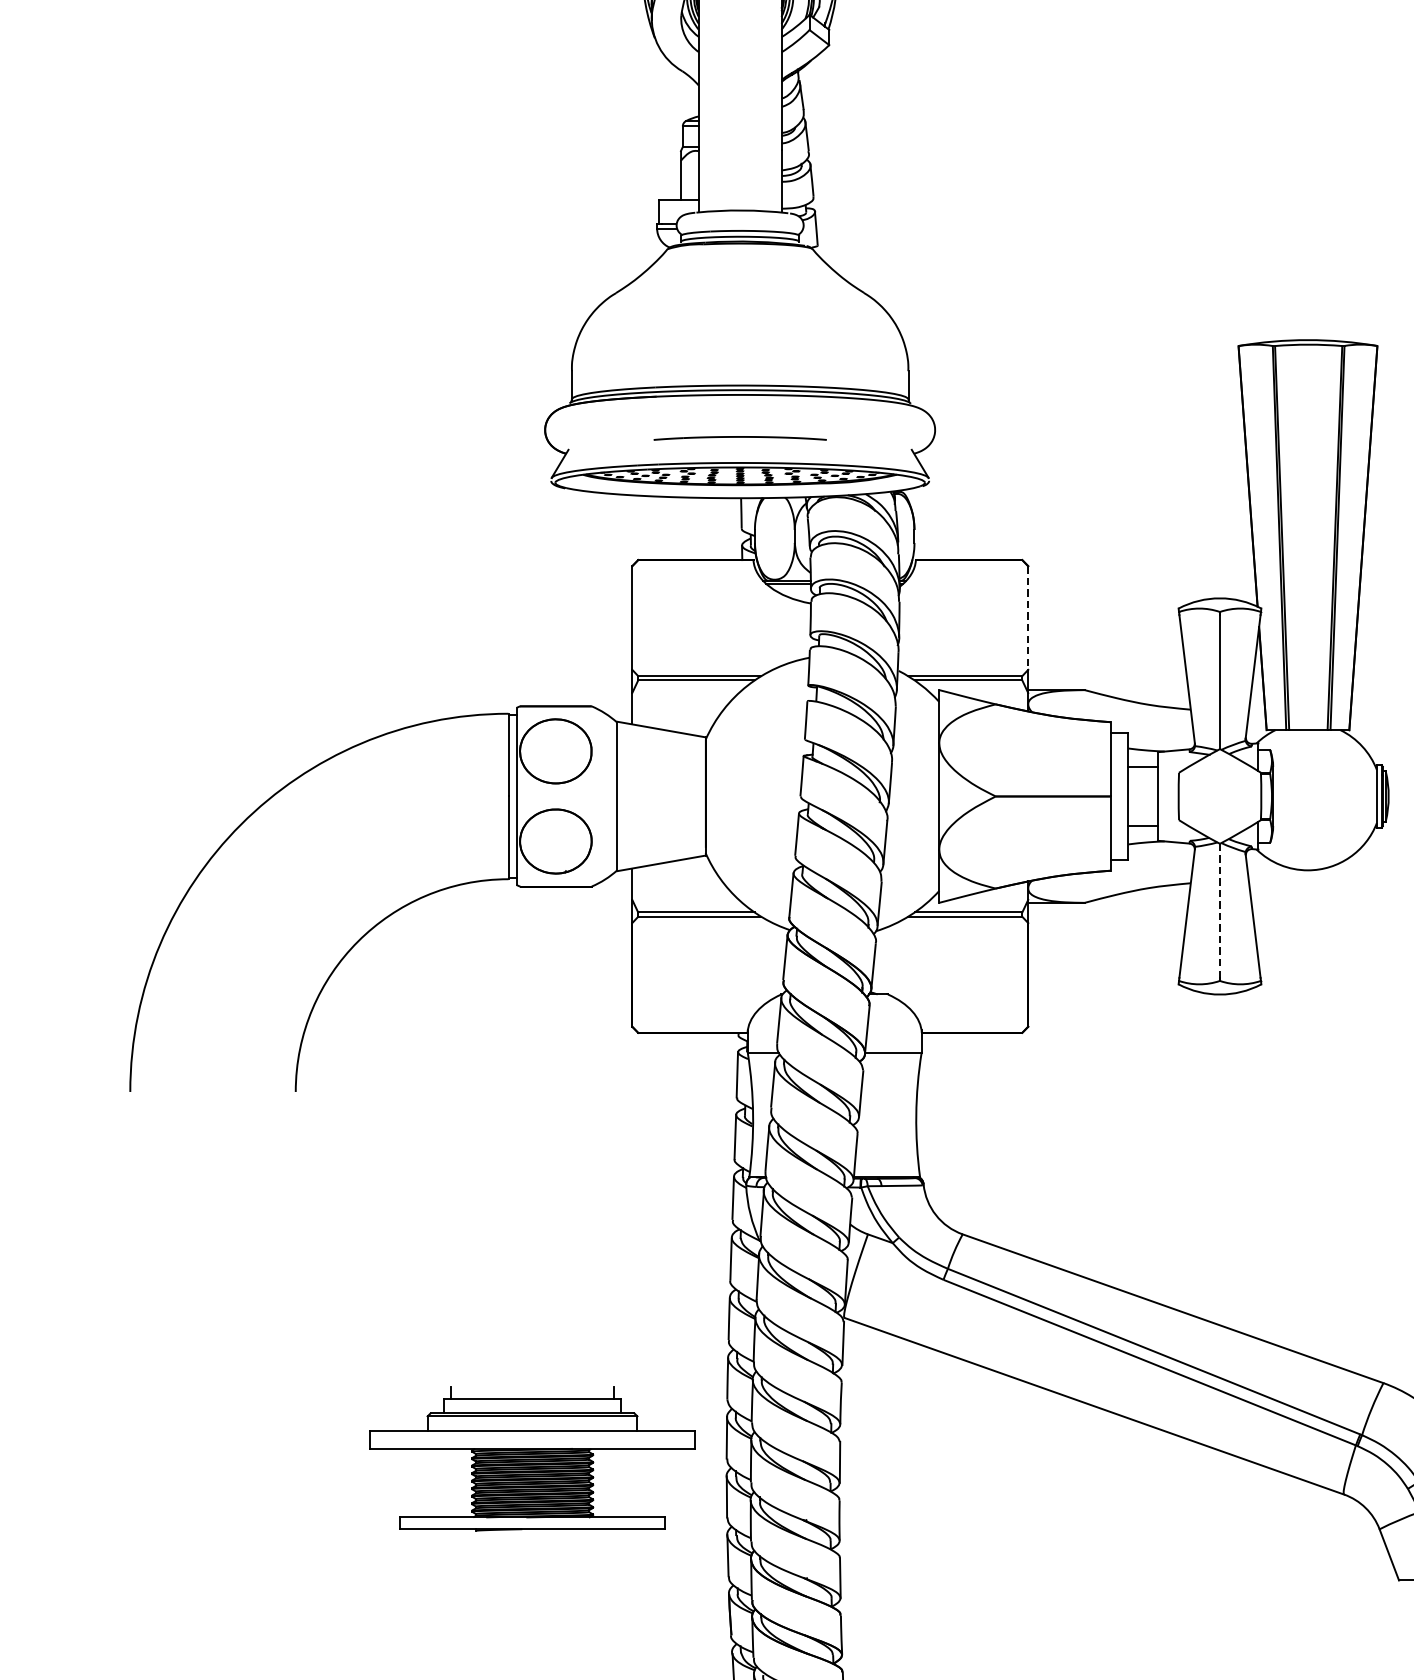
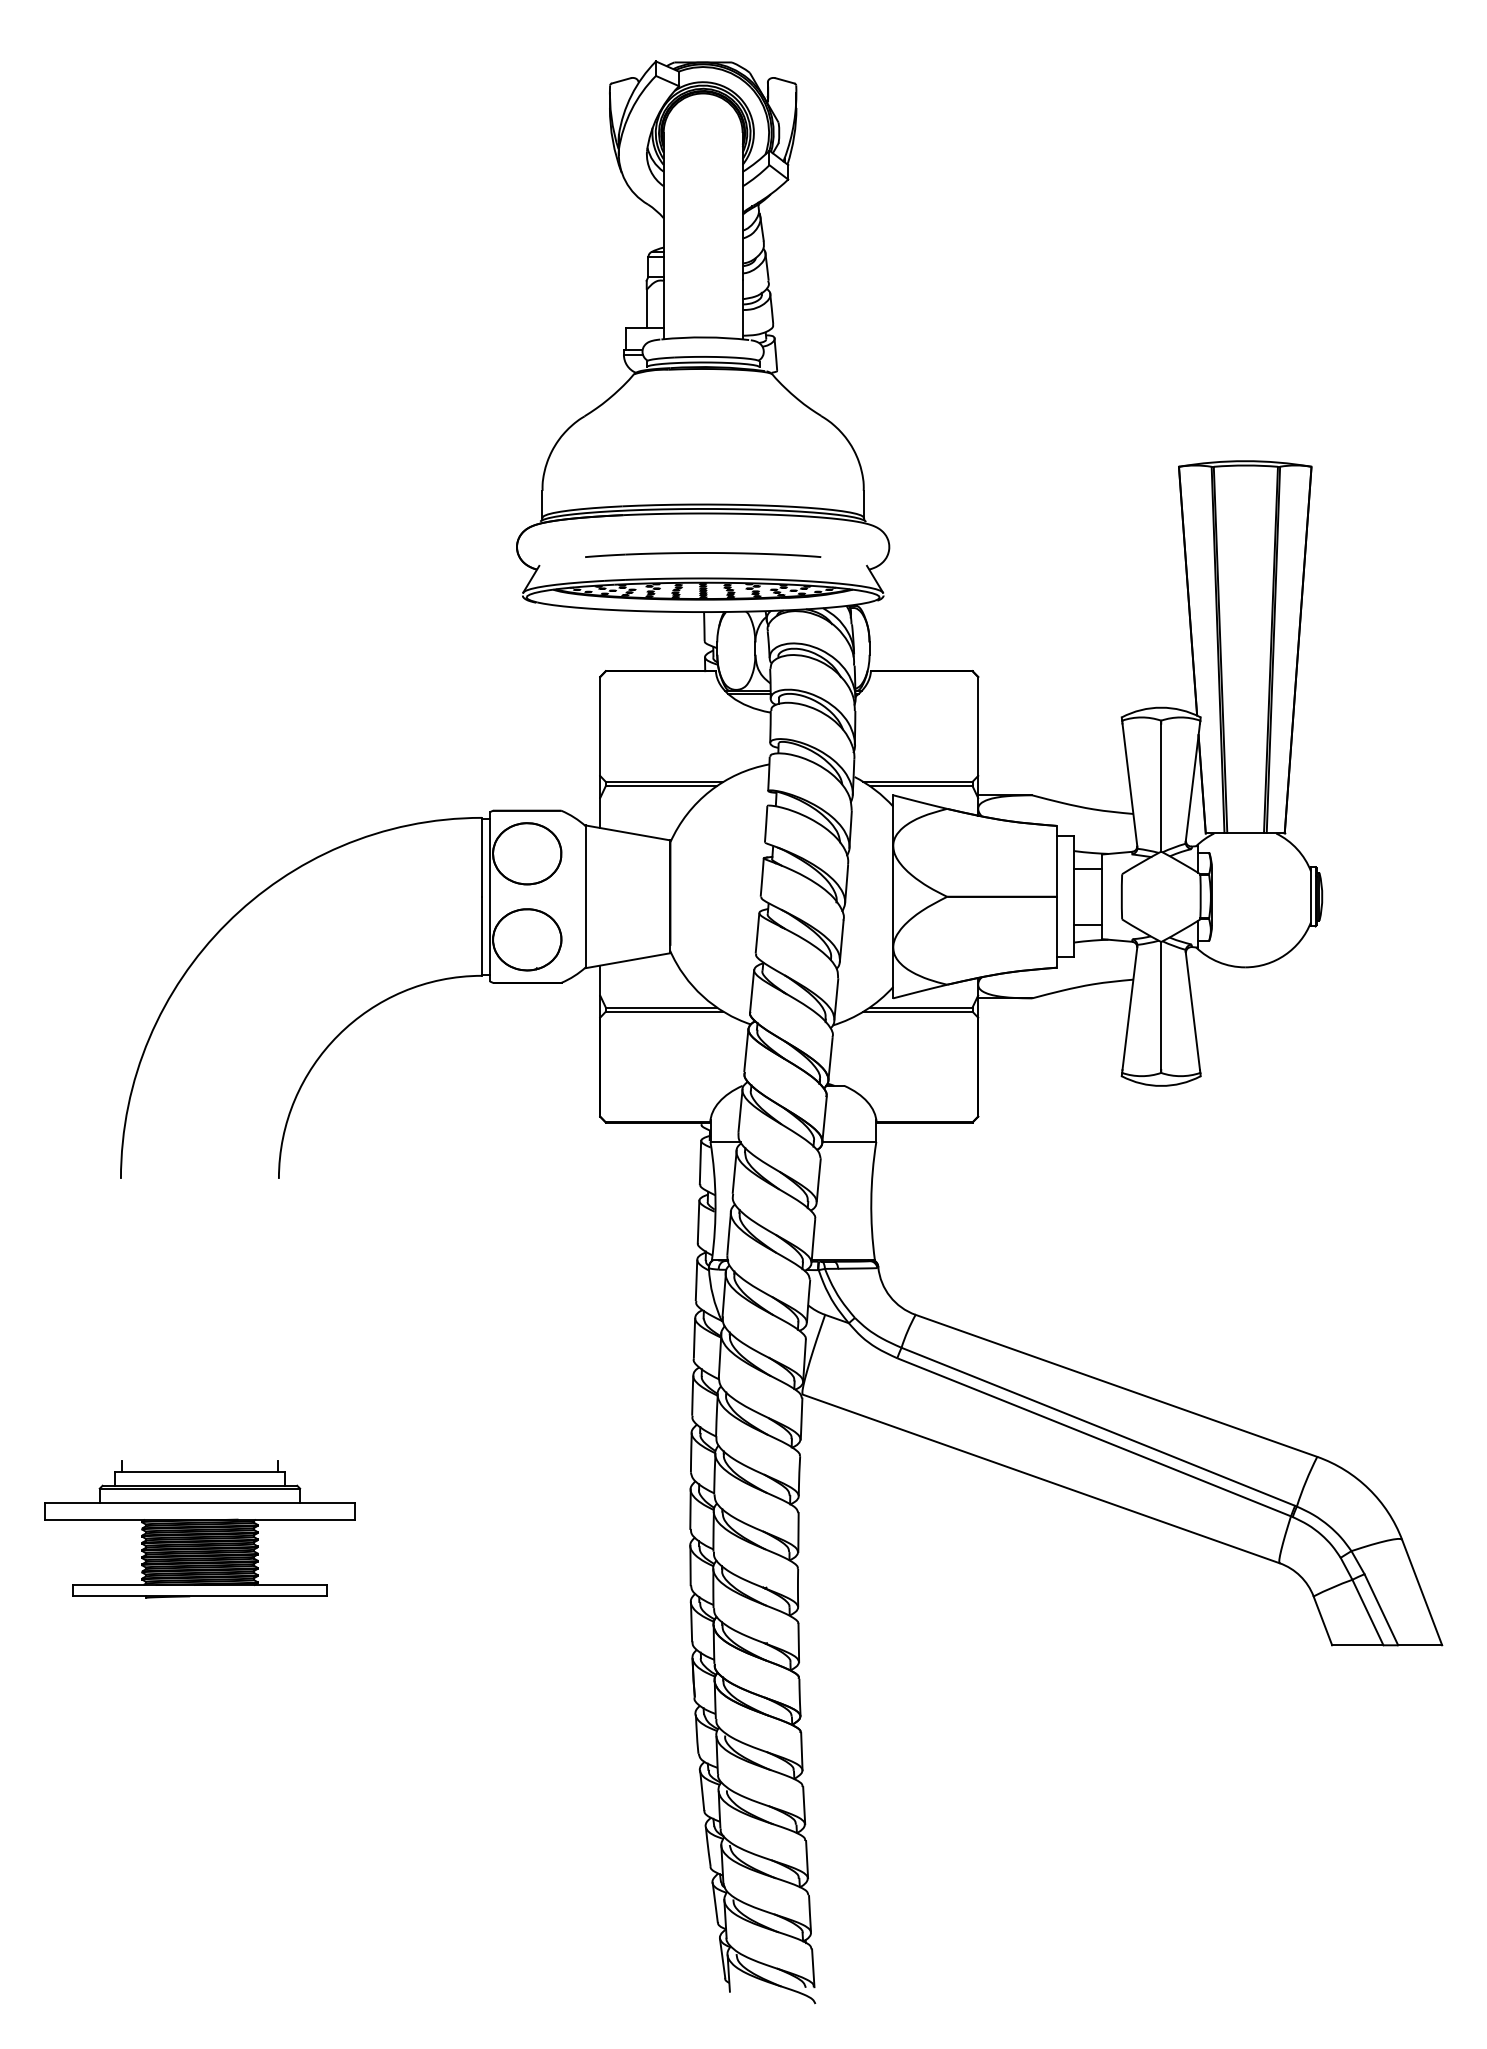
part: (740, 437) -> (703, 554), size x1.43
line: (1028, 619) -> (978, 727), dashed -> solid
line: (1220, 911) -> (1161, 1006), dashed -> solid
part: (532, 1459) -> (199, 1529), moved

